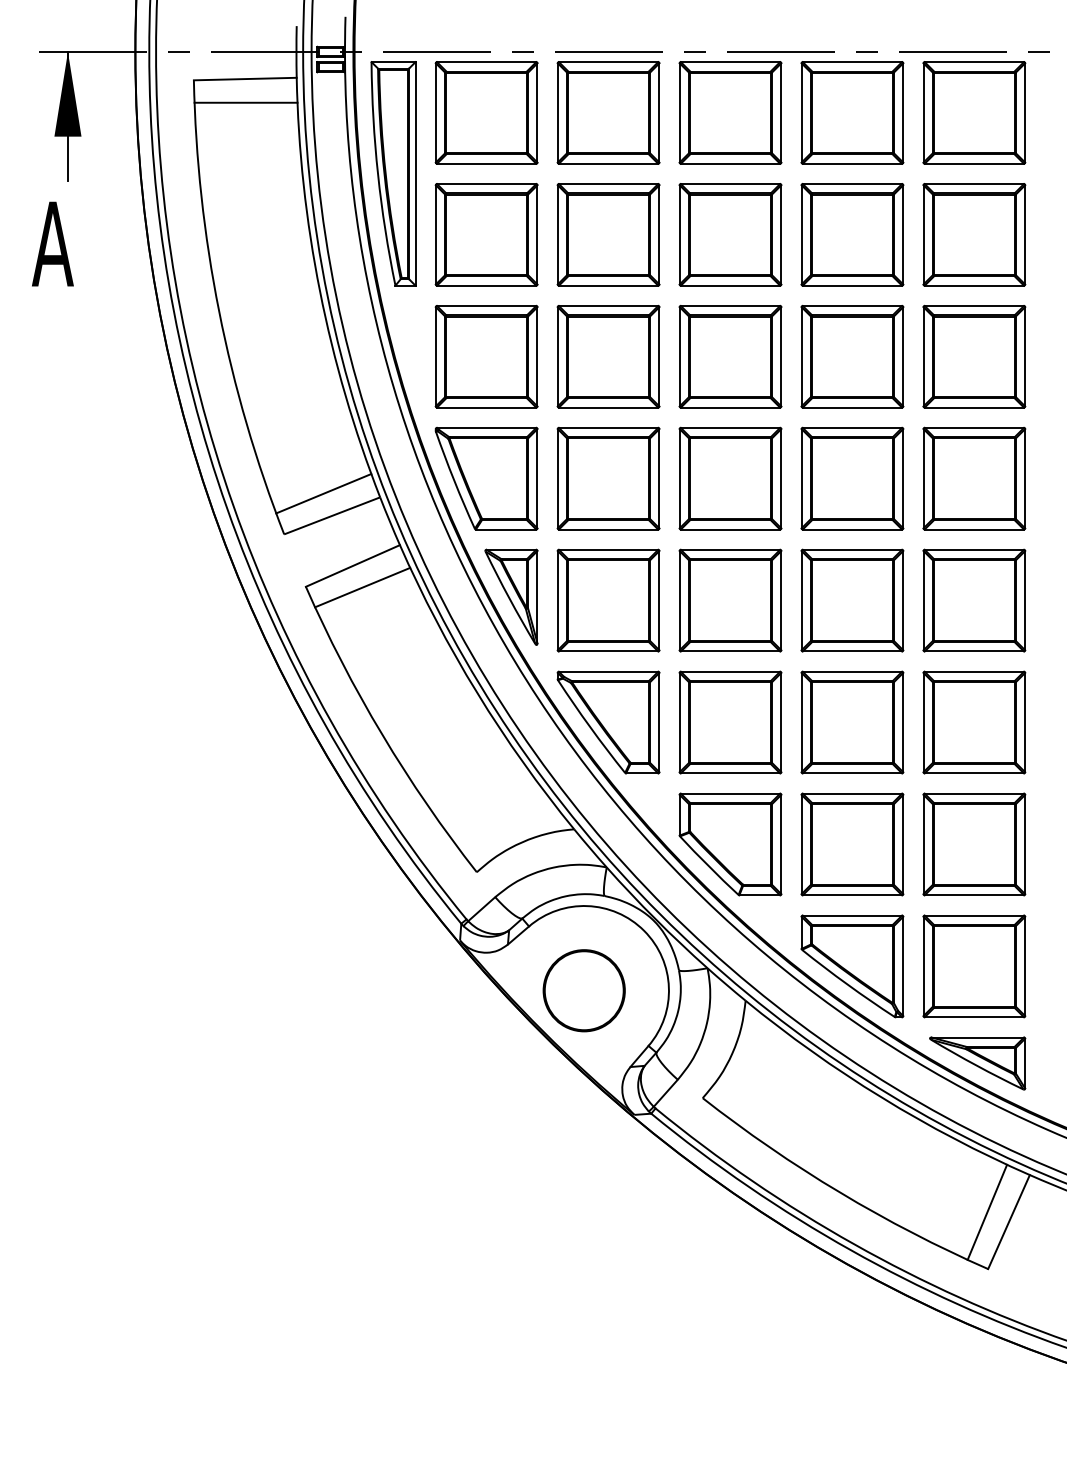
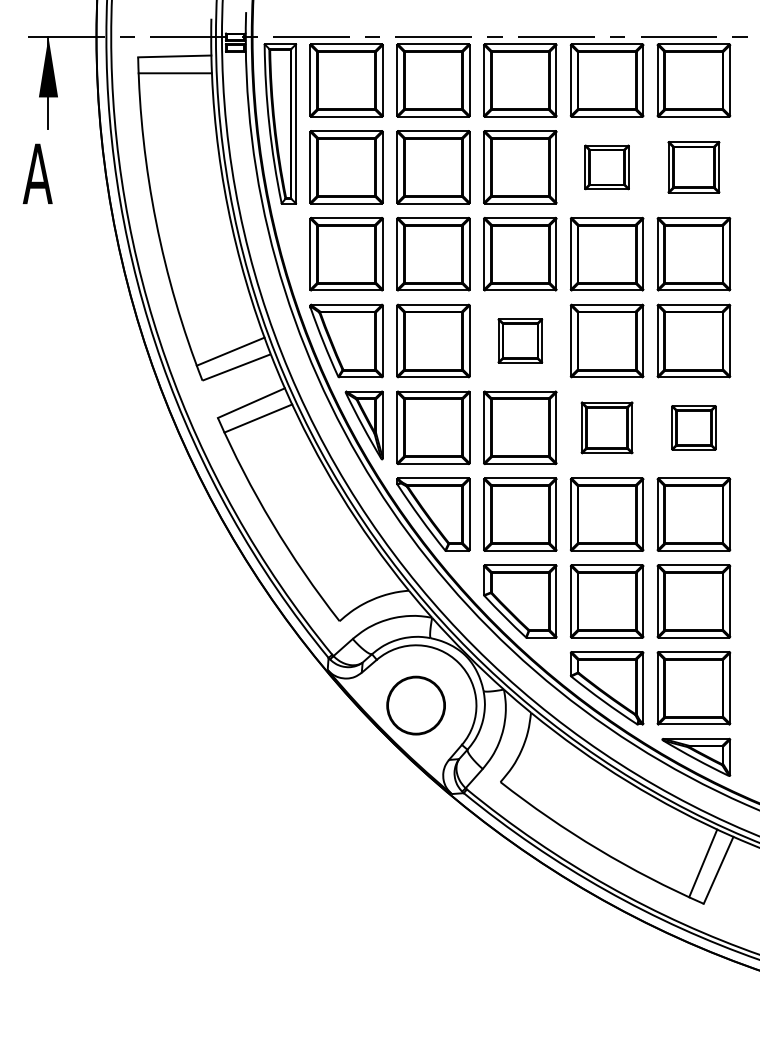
part: (851, 235) -> (606, 167), size x0.6
part: (973, 235) -> (693, 167), size x0.7
part: (730, 477) -> (520, 340), size x0.6
part: (851, 600) -> (606, 427), size x0.7
part: (973, 600) -> (693, 427), size x0.6

